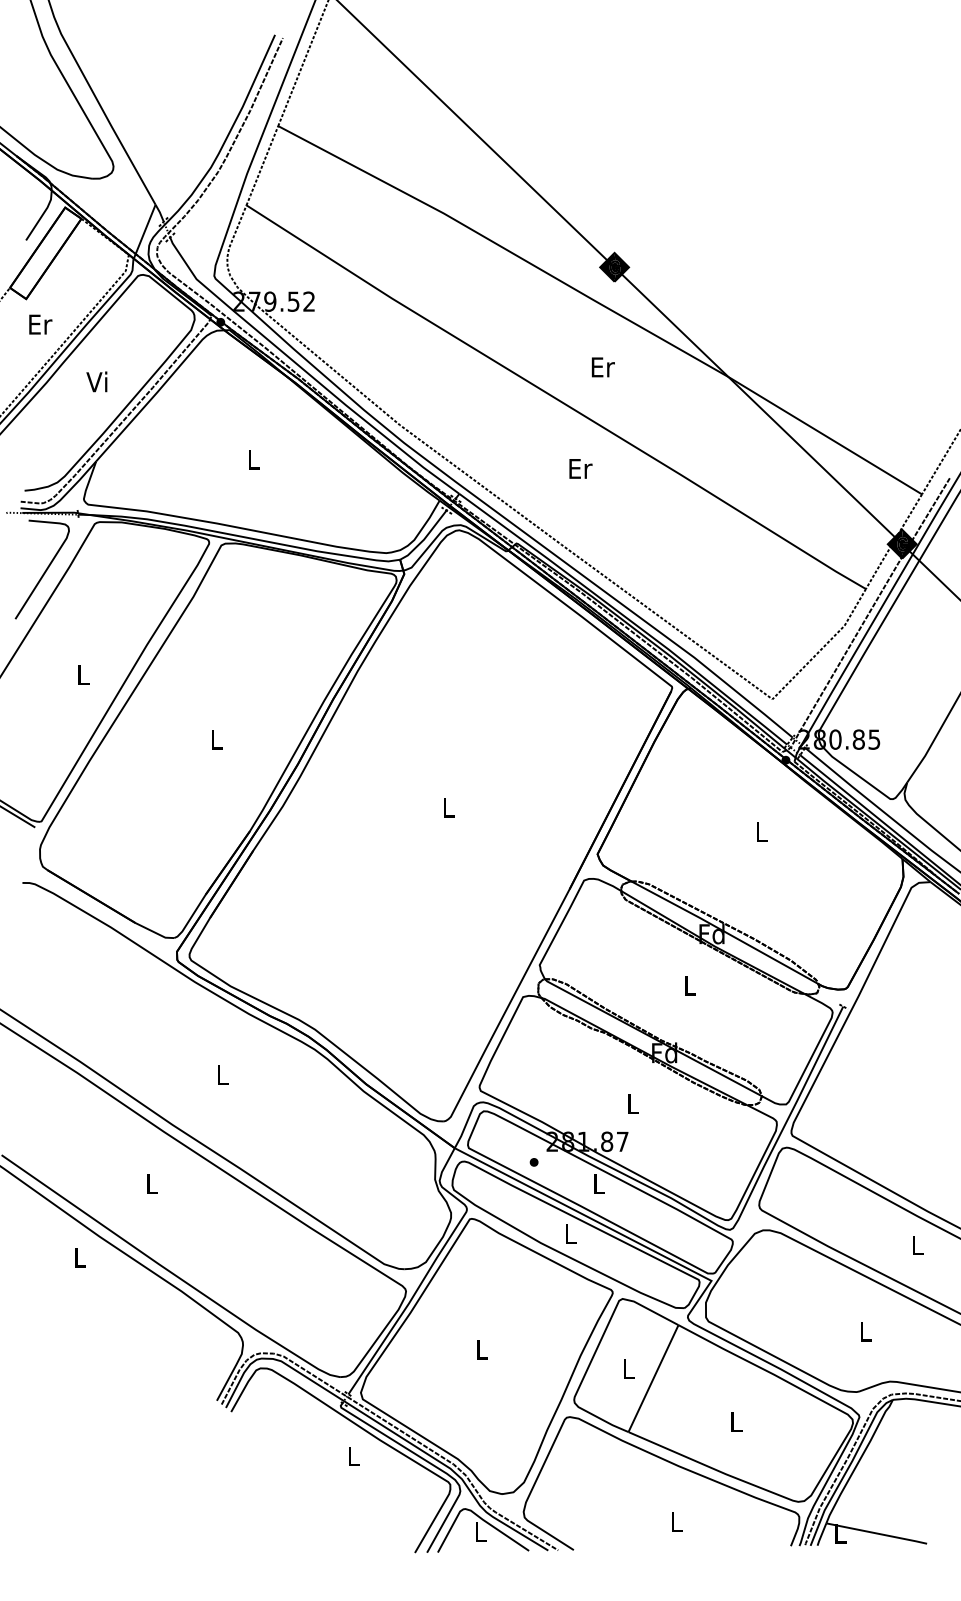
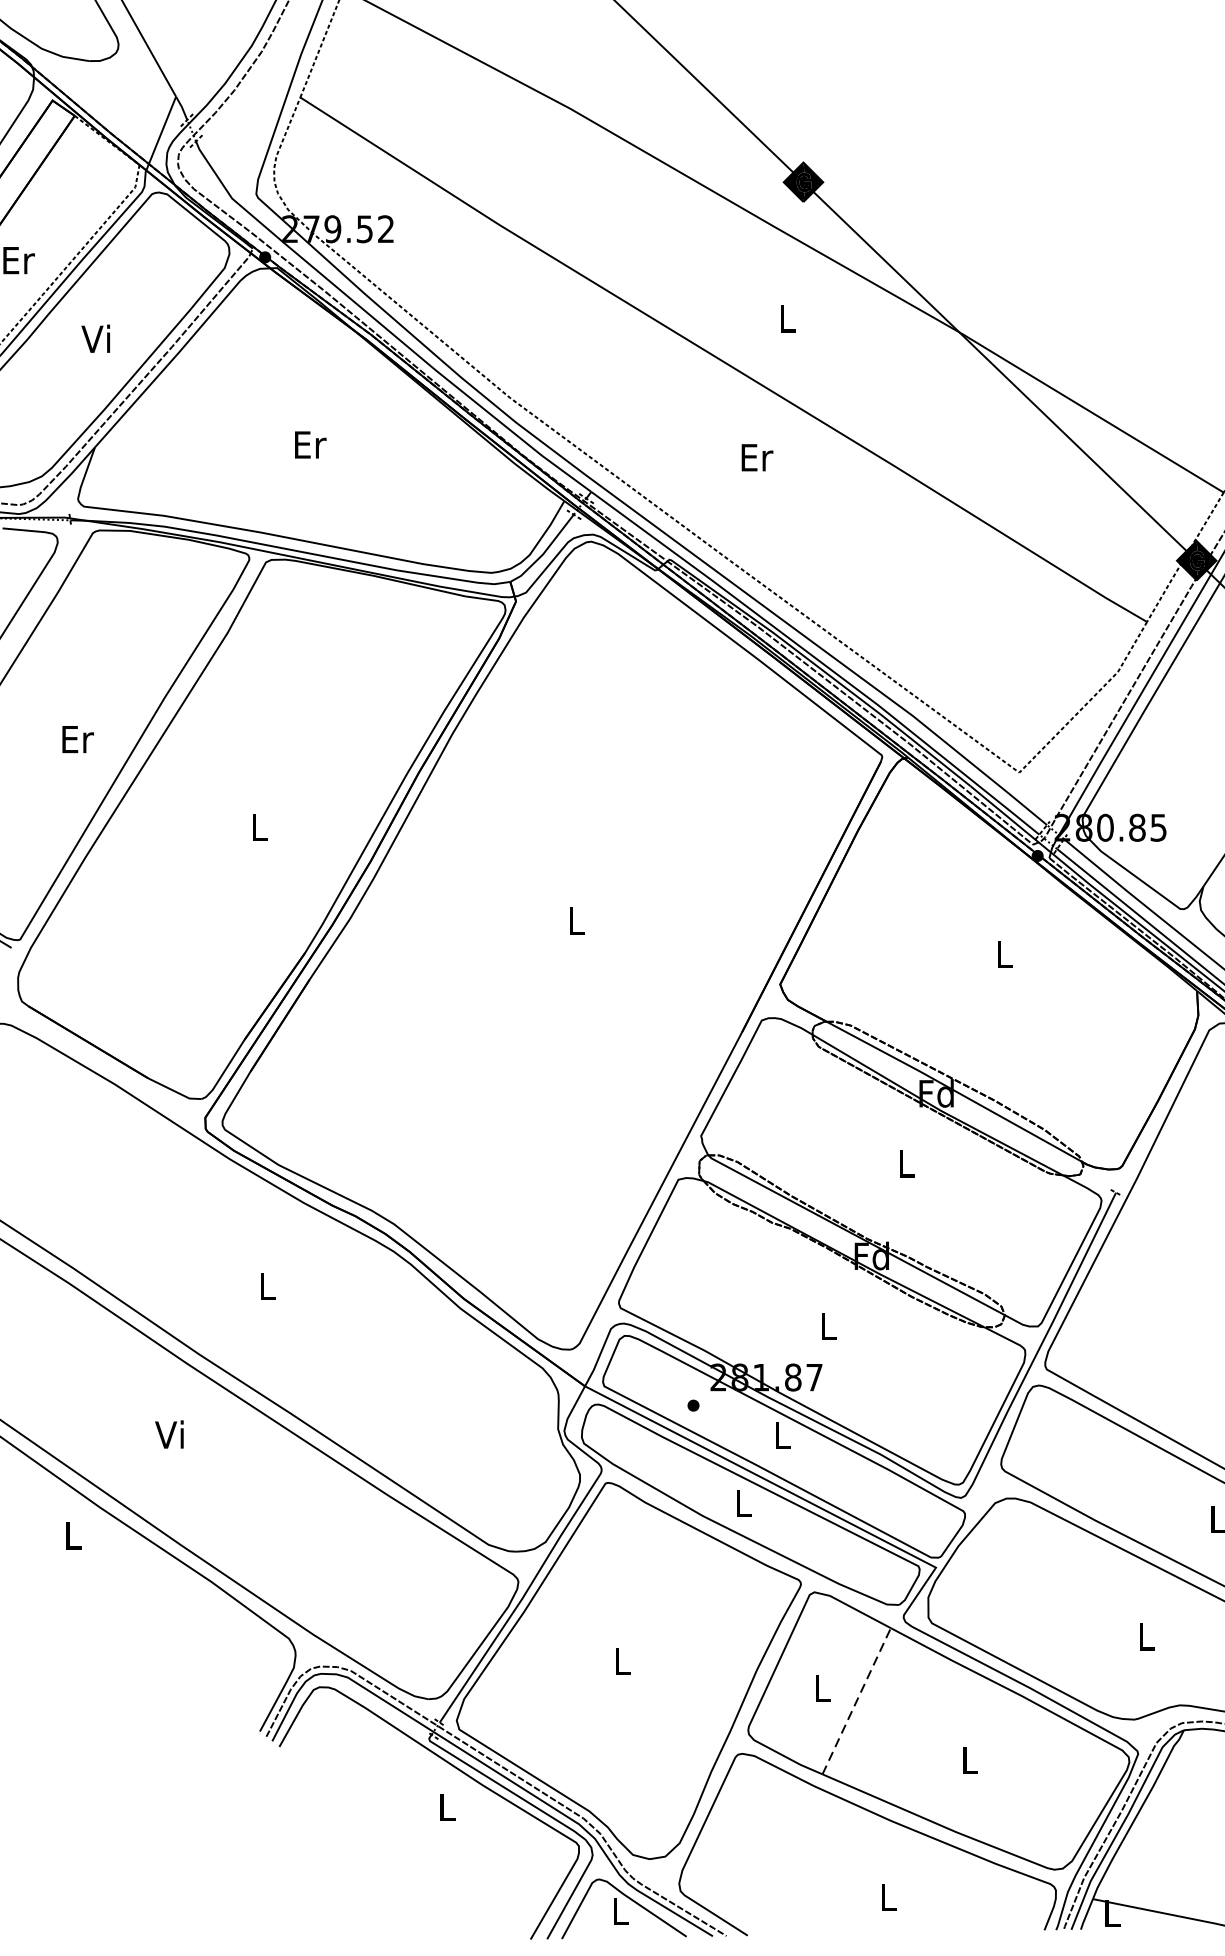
text: (602, 367) -> (786, 319), Er -> L
text: (253, 459) -> (309, 444), L -> Er
text: (83, 674) -> (77, 738), L -> Er
text: (150, 1183) -> (169, 1434), L -> Vi
line: (653, 1378) -> (856, 1701), solid -> dashed

